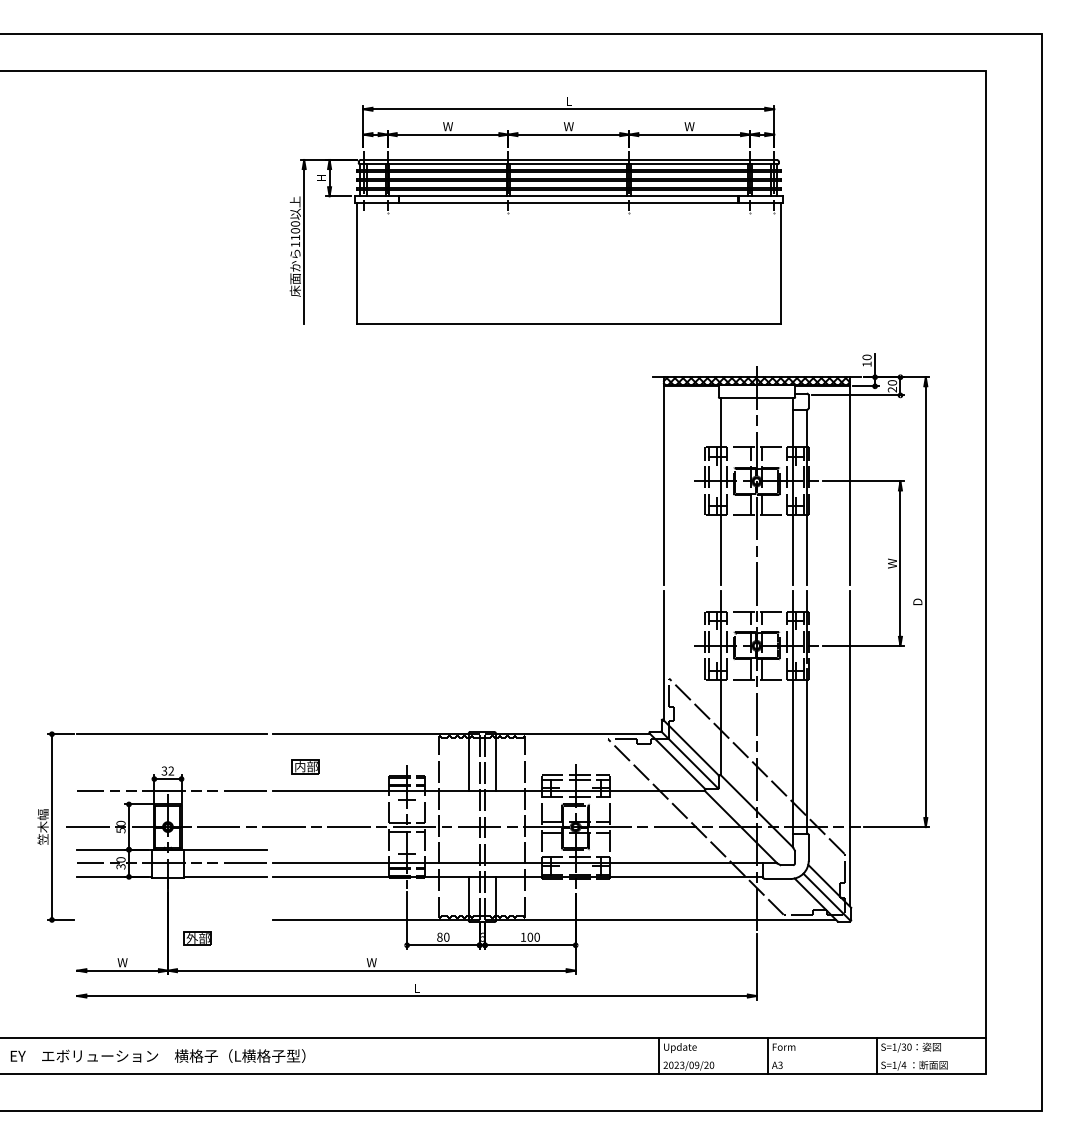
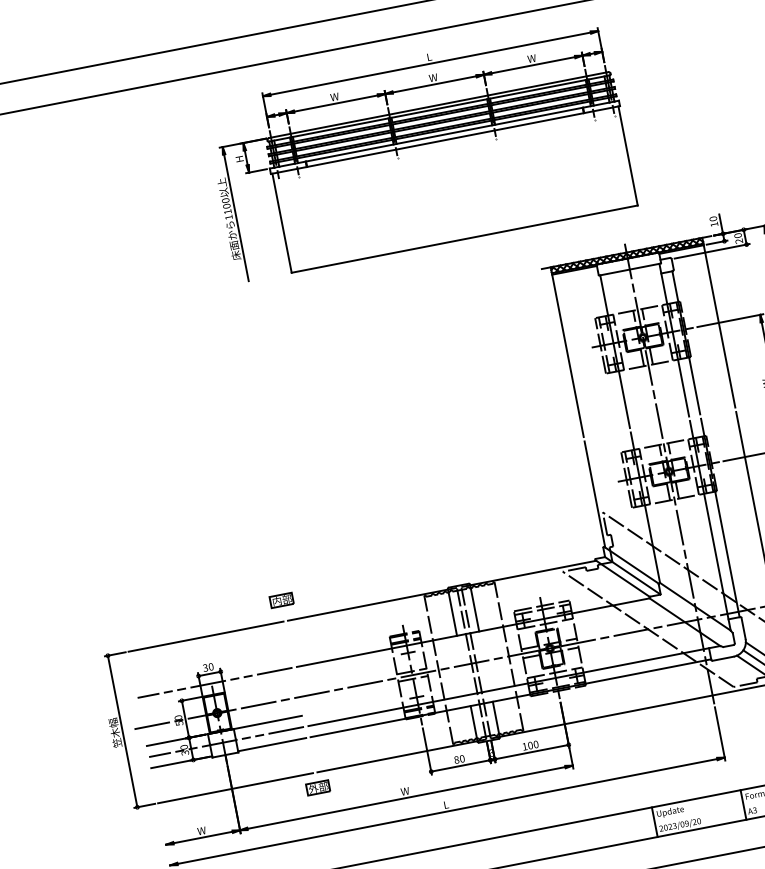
part: (305, 766) -> (281, 600), moved
text: (171, 770) -> (211, 666), 32 -> 30
line: (172, 919) -> (235, 787), added
part: (197, 938) -> (317, 787), moved

